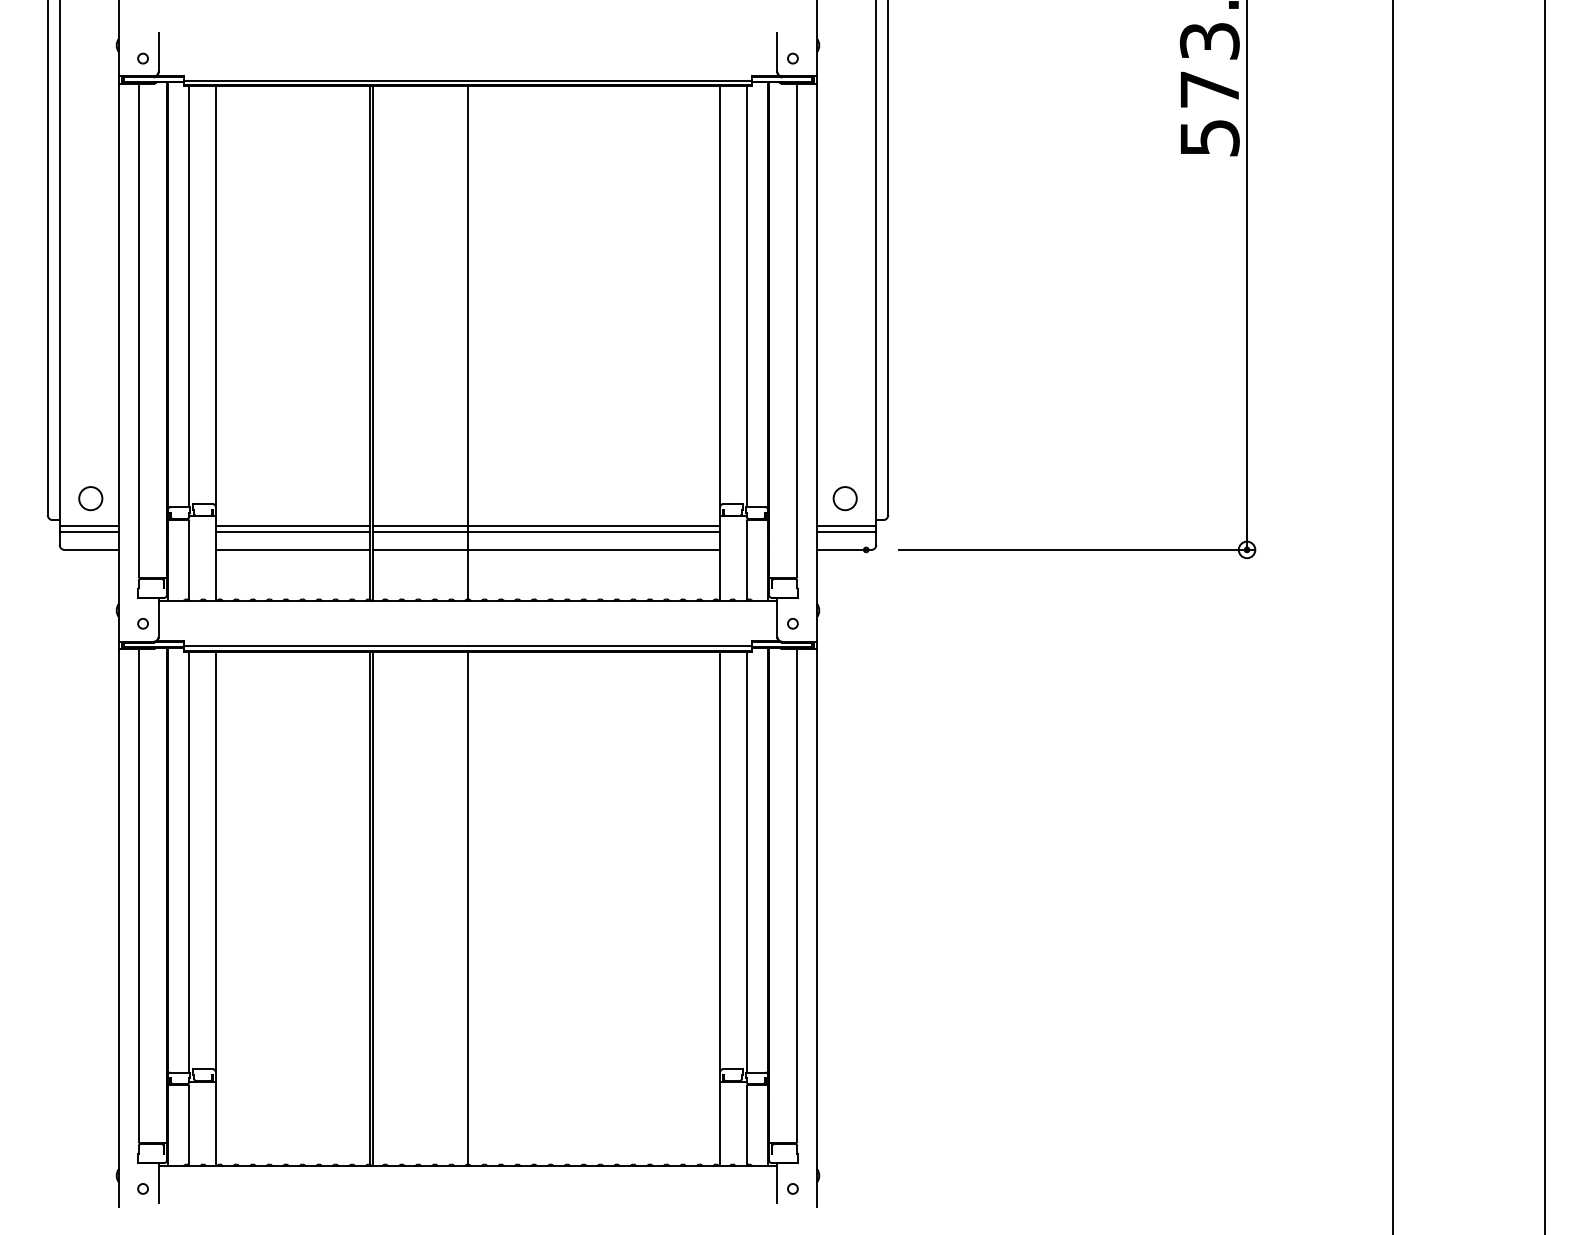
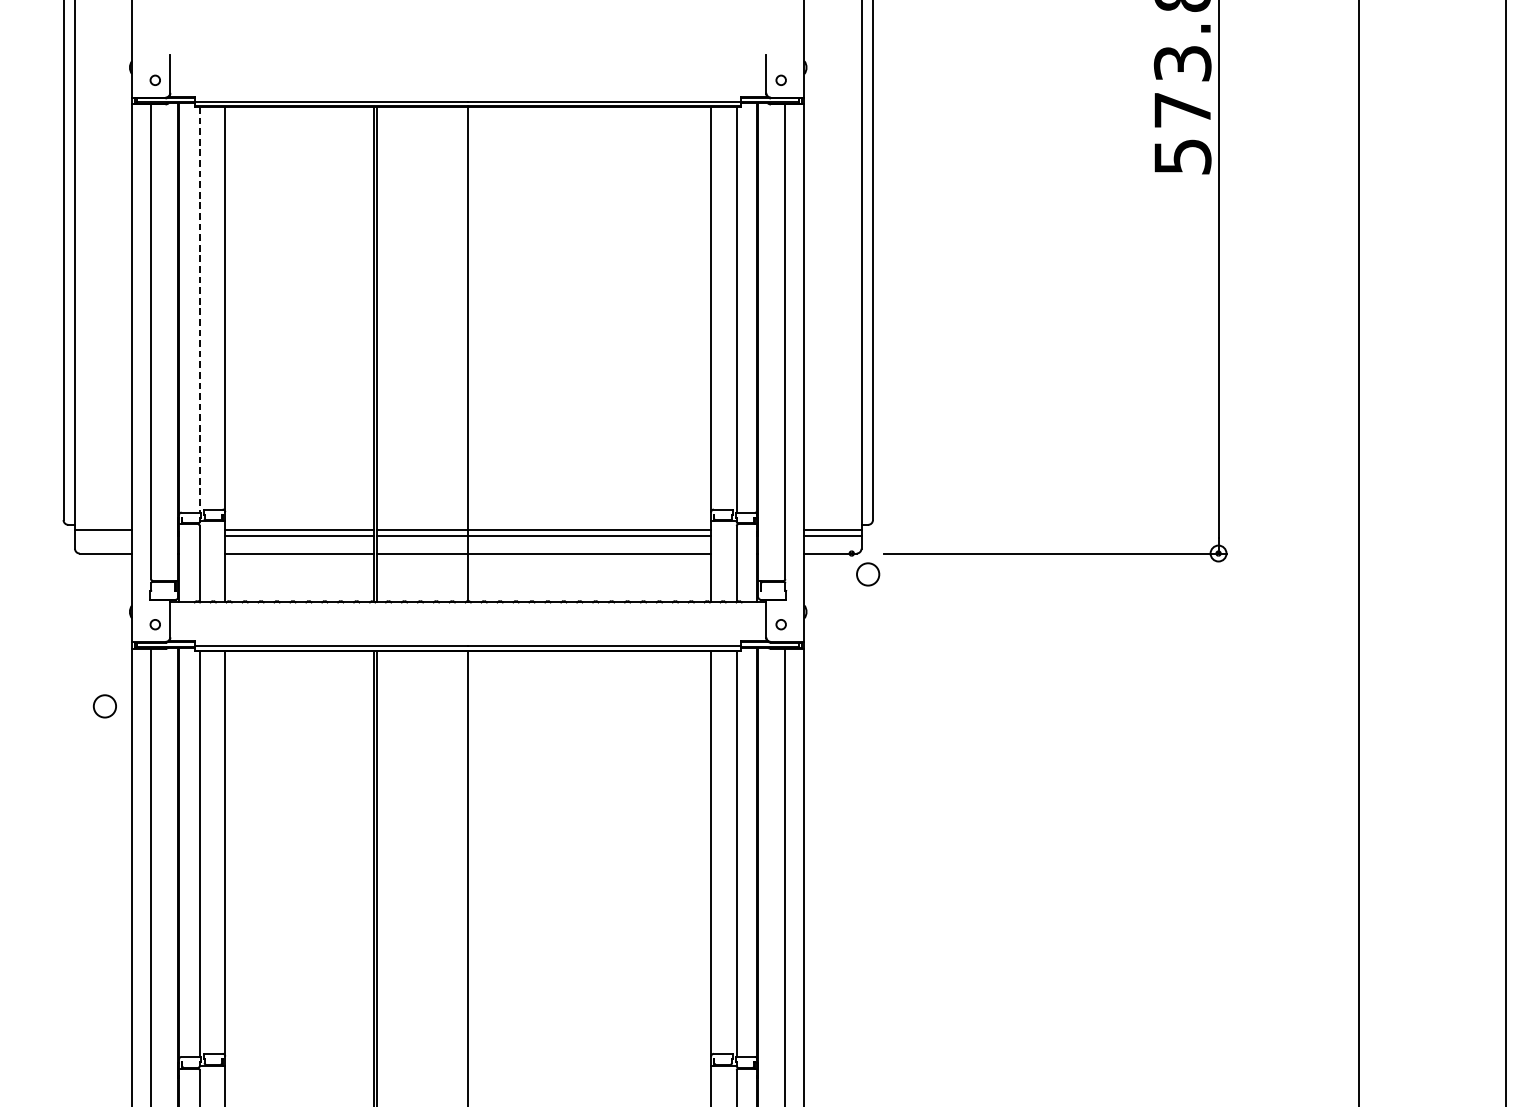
line: (189, 296) -> (200, 309), solid -> dashed
circle: (90, 498) -> (104, 706), moved
circle: (844, 498) -> (867, 574), moved
line: (88, 531) -> (102, 535), removed

